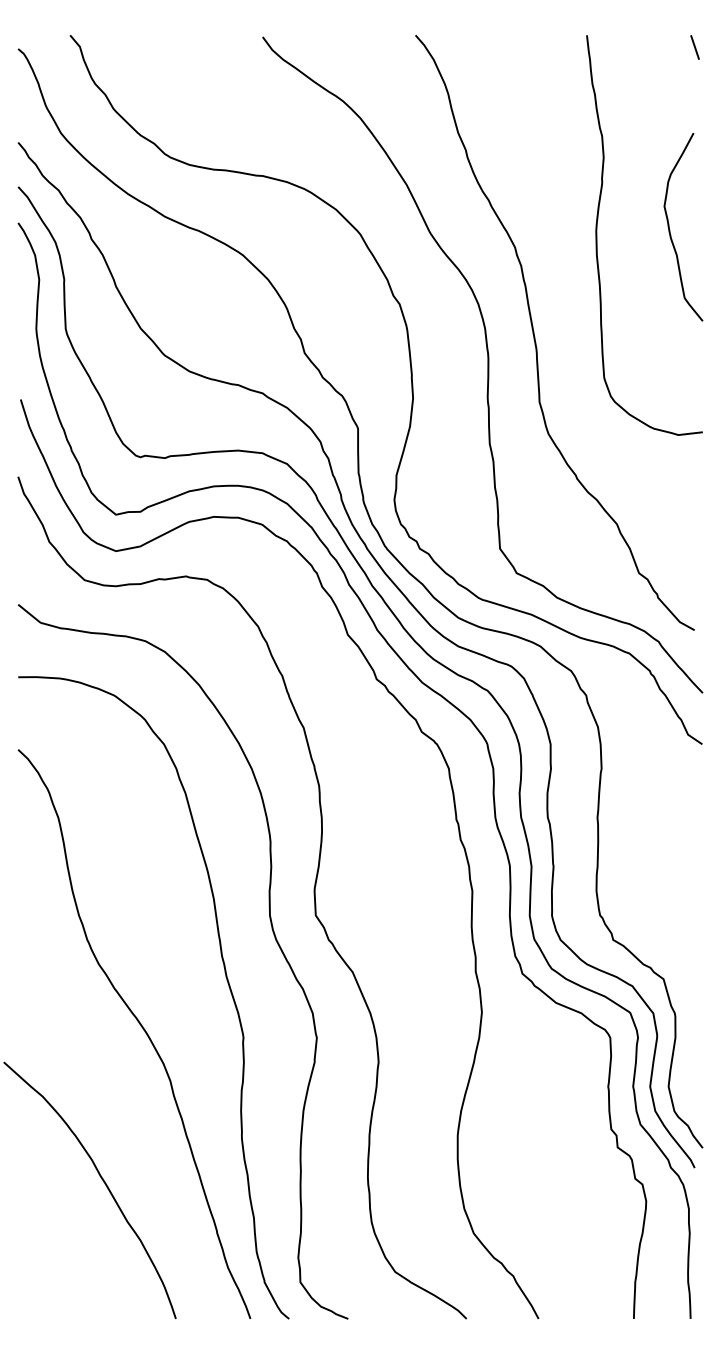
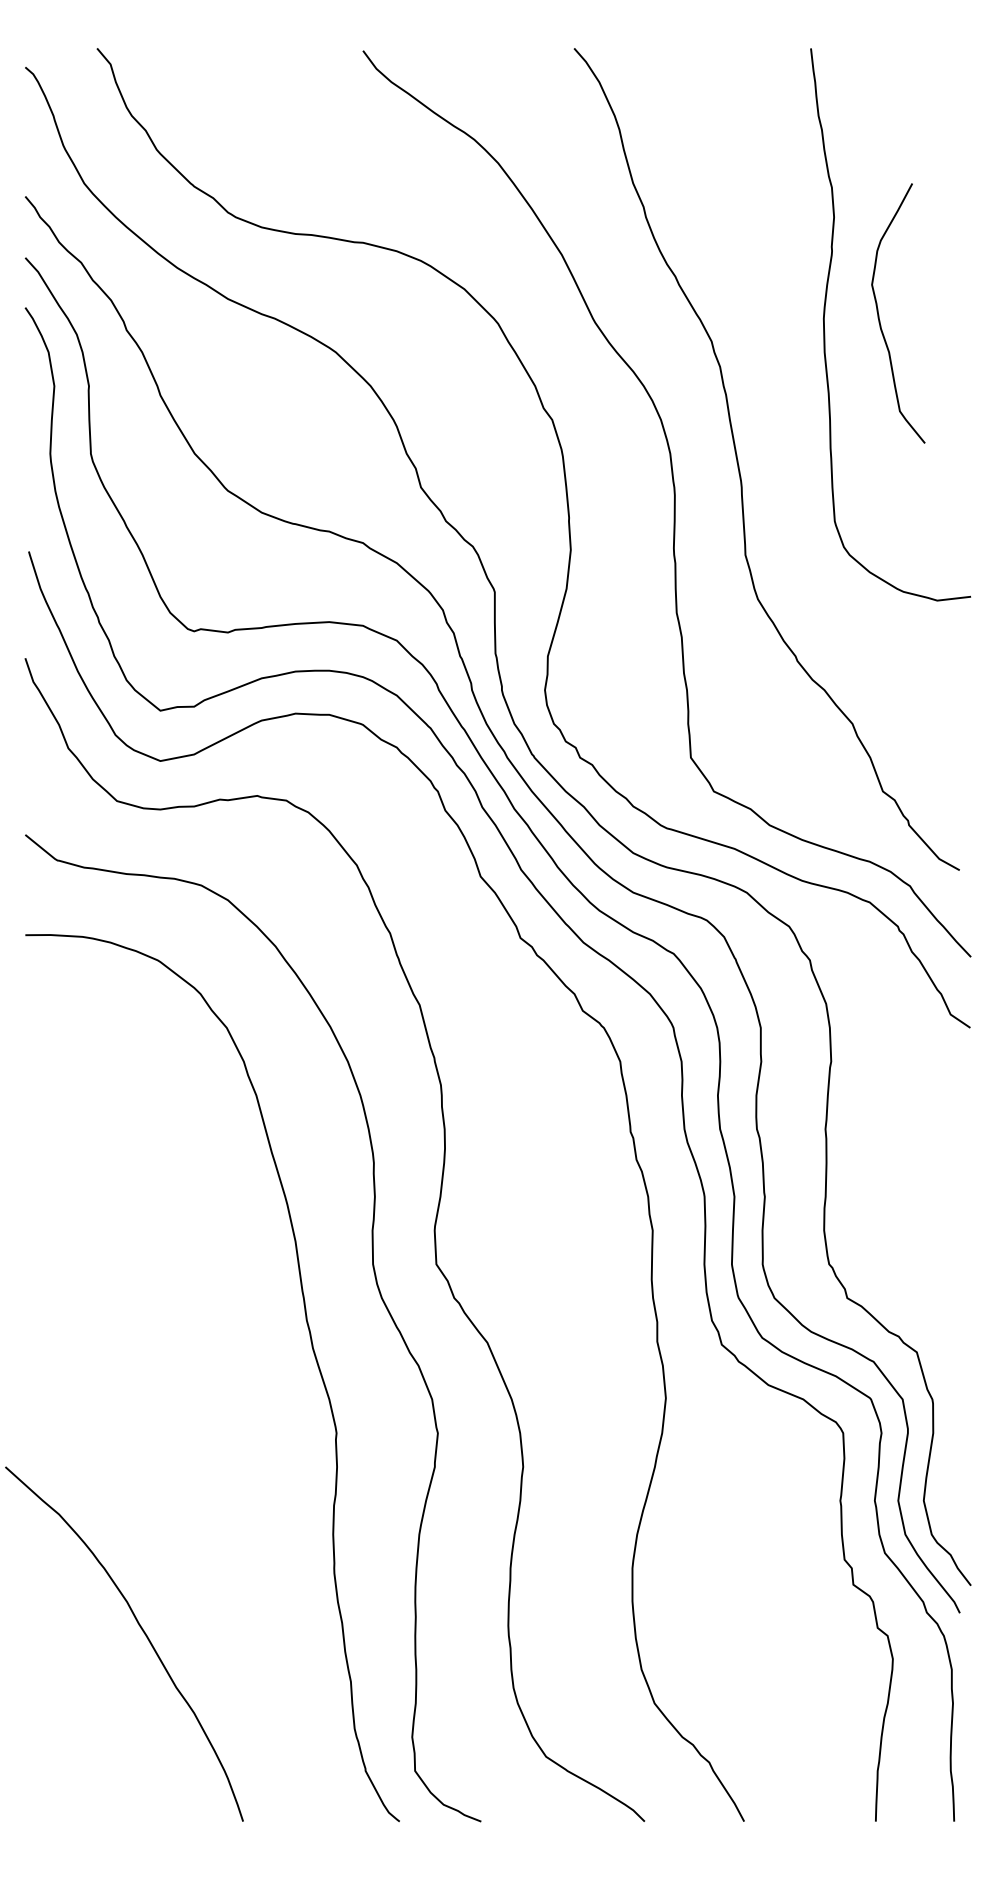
line: (695, 47) -> (960, 65), removed
curve: (669, 227) -> (879, 314), moved
curve: (142, 1029) -> (197, 1421), removed

